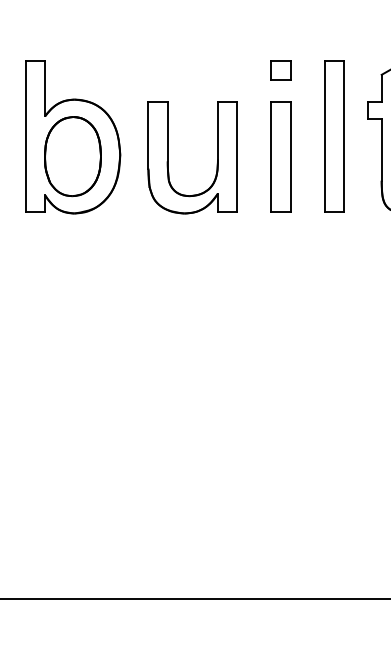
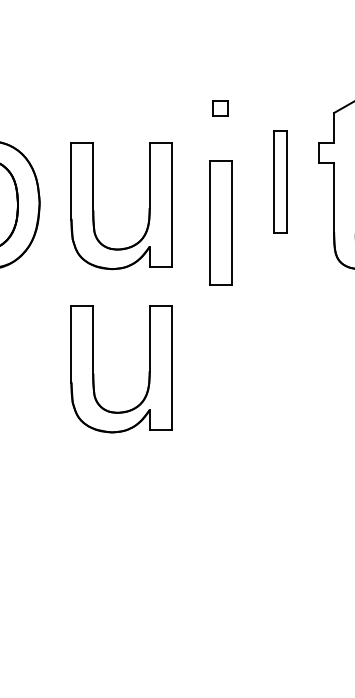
part: (280, 70) -> (220, 108), size x0.7
part: (334, 136) -> (280, 182), size x0.6
part: (280, 156) -> (220, 222), moved
part: (168, 302) -> (94, 369), added

